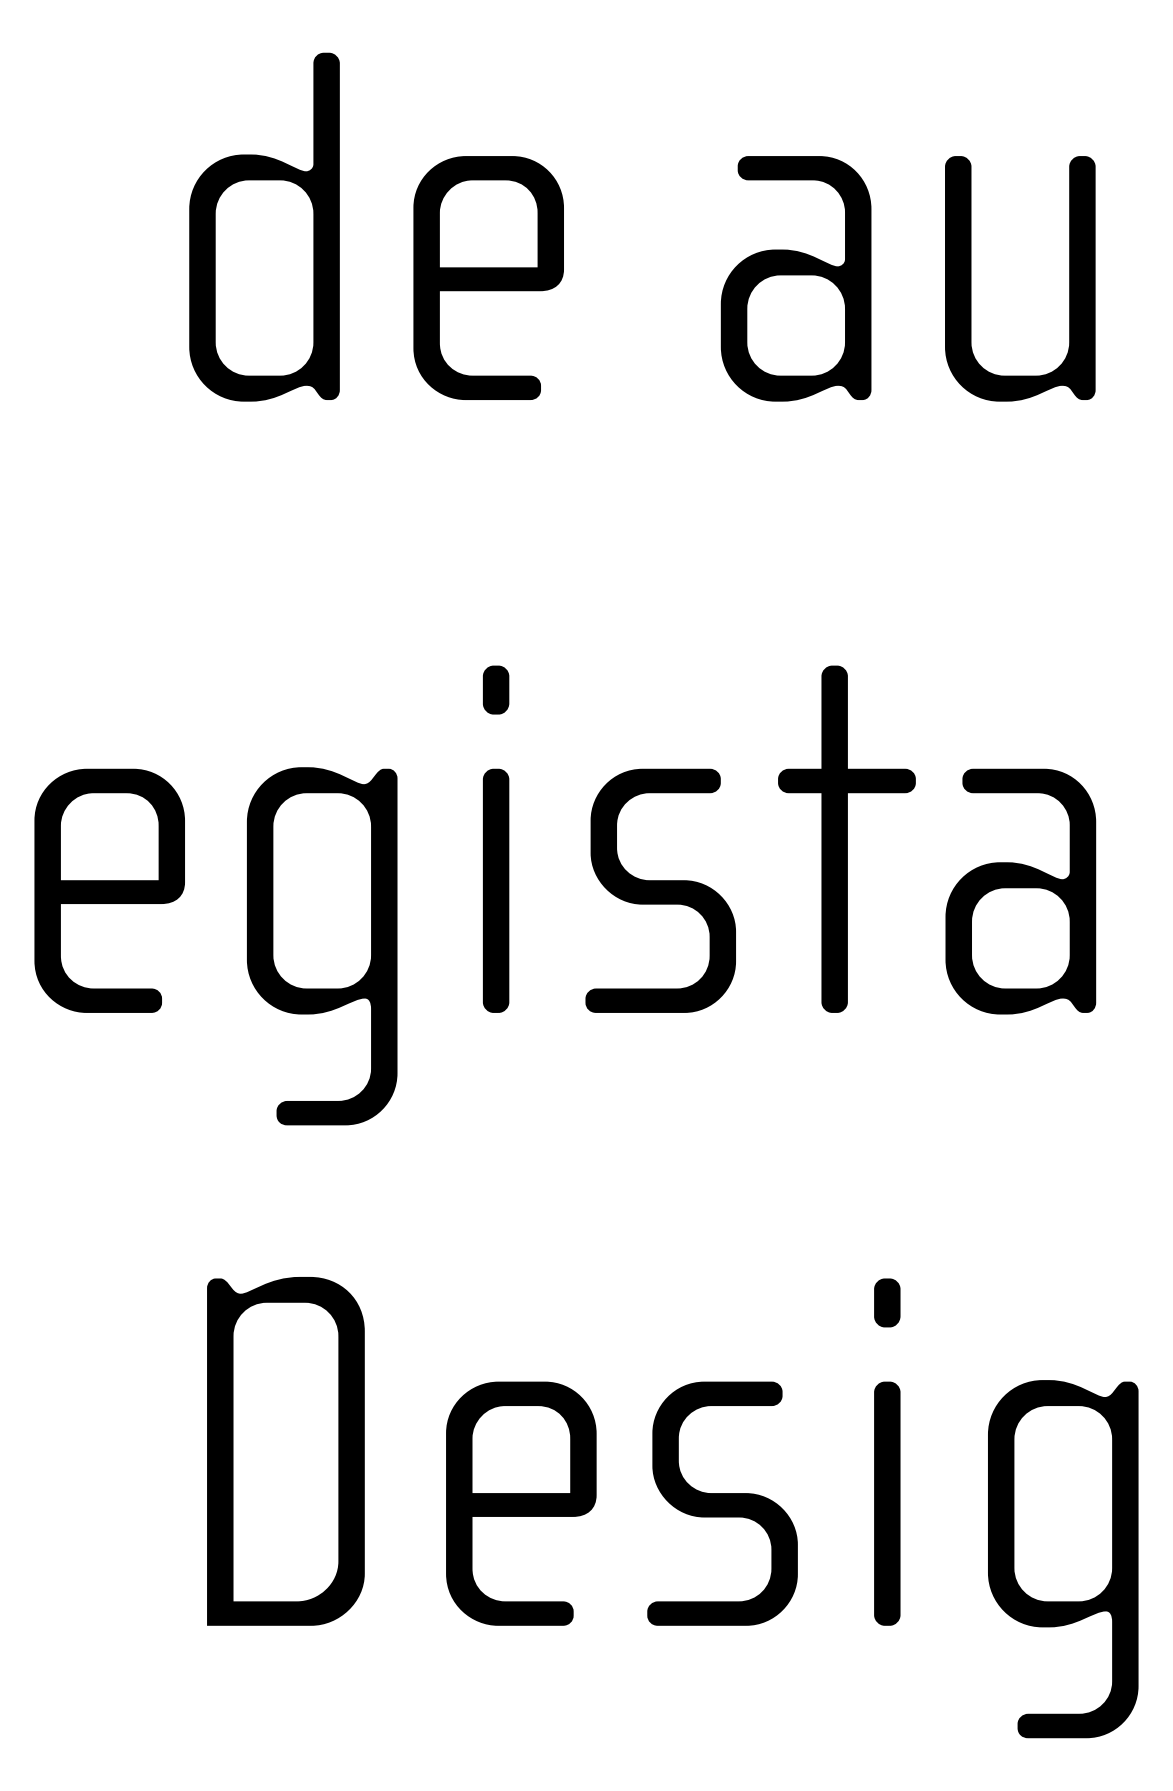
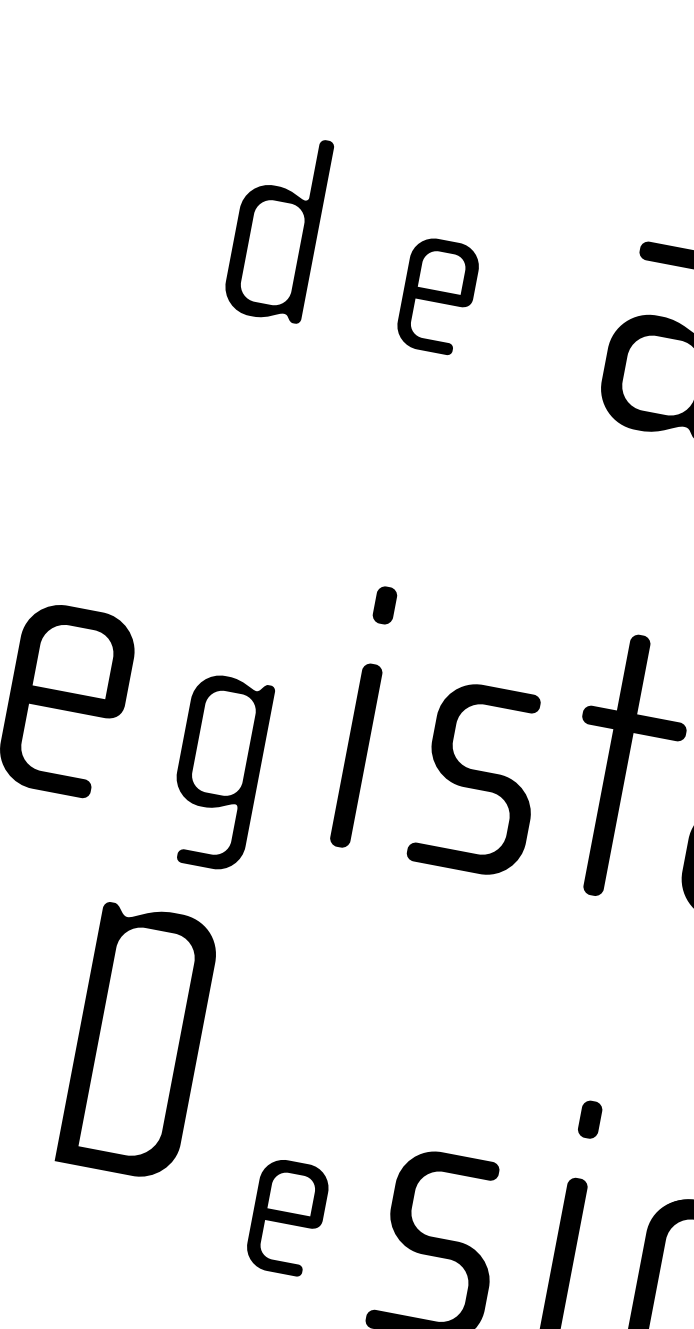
part: (264, 226) -> (277, 225), size x0.7
part: (488, 277) -> (438, 295), size x0.6
part: (322, 946) -> (218, 772), size x0.7
part: (285, 1451) -> (138, 1041), moved
part: (521, 1503) -> (287, 1217), size x0.6

